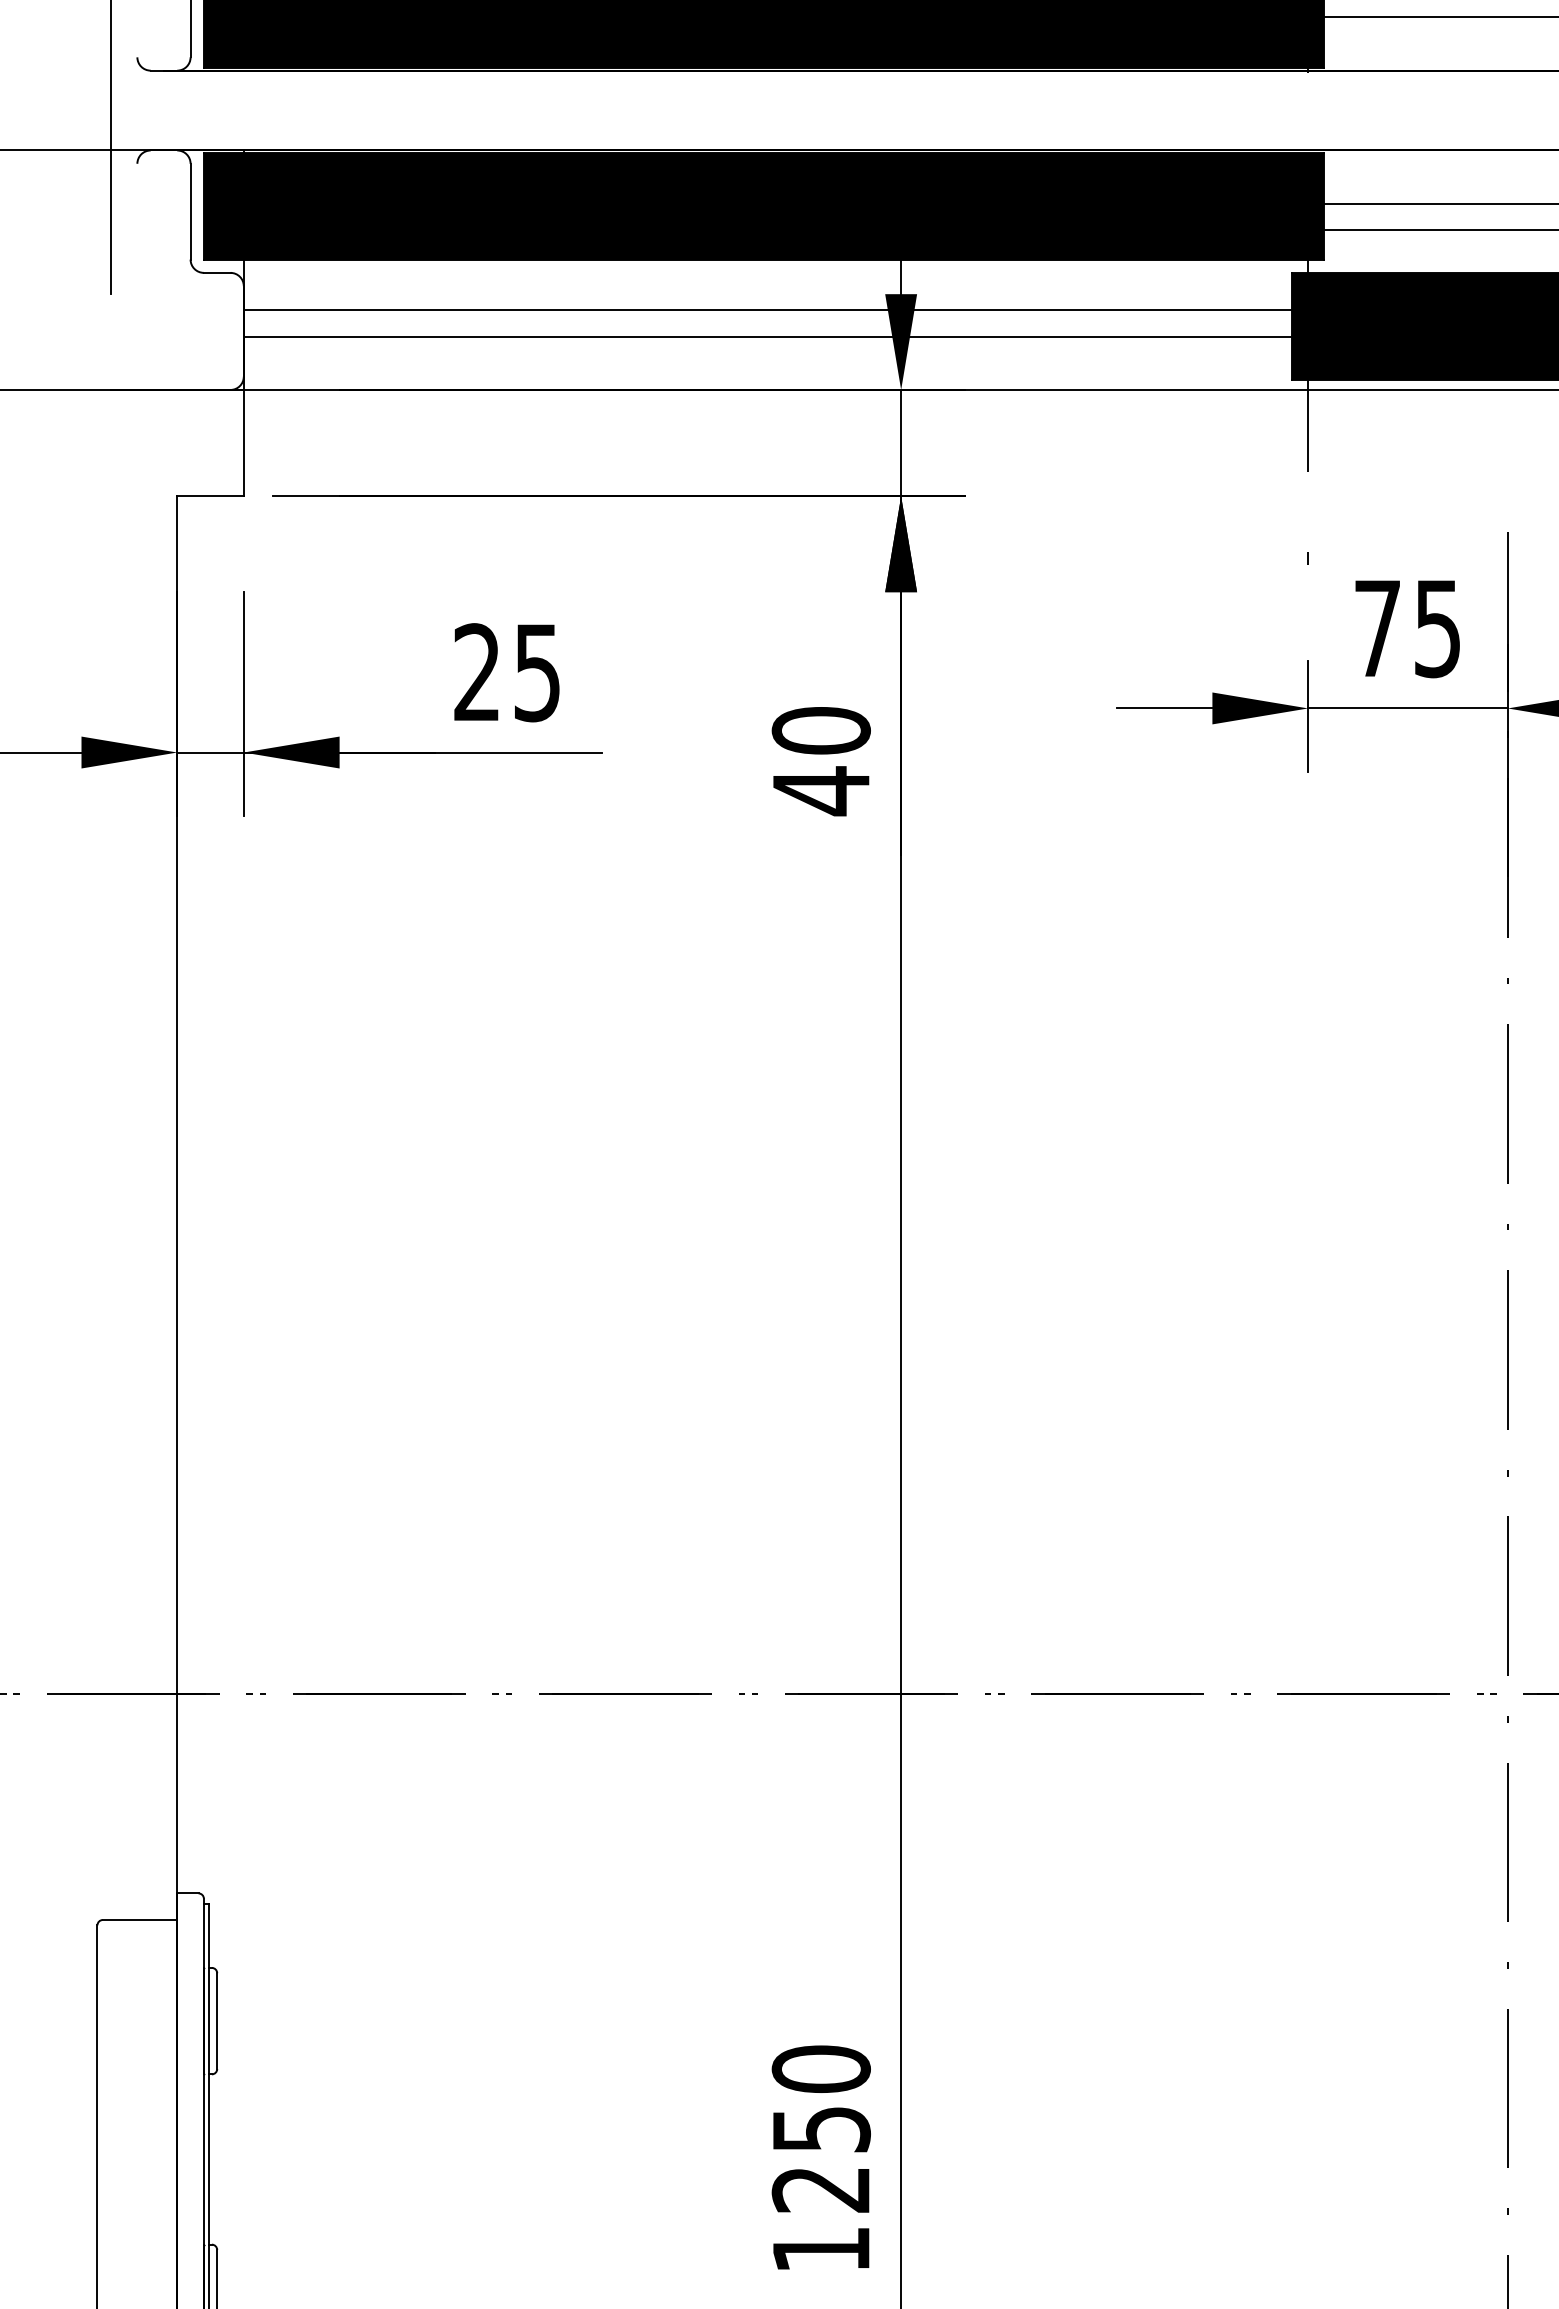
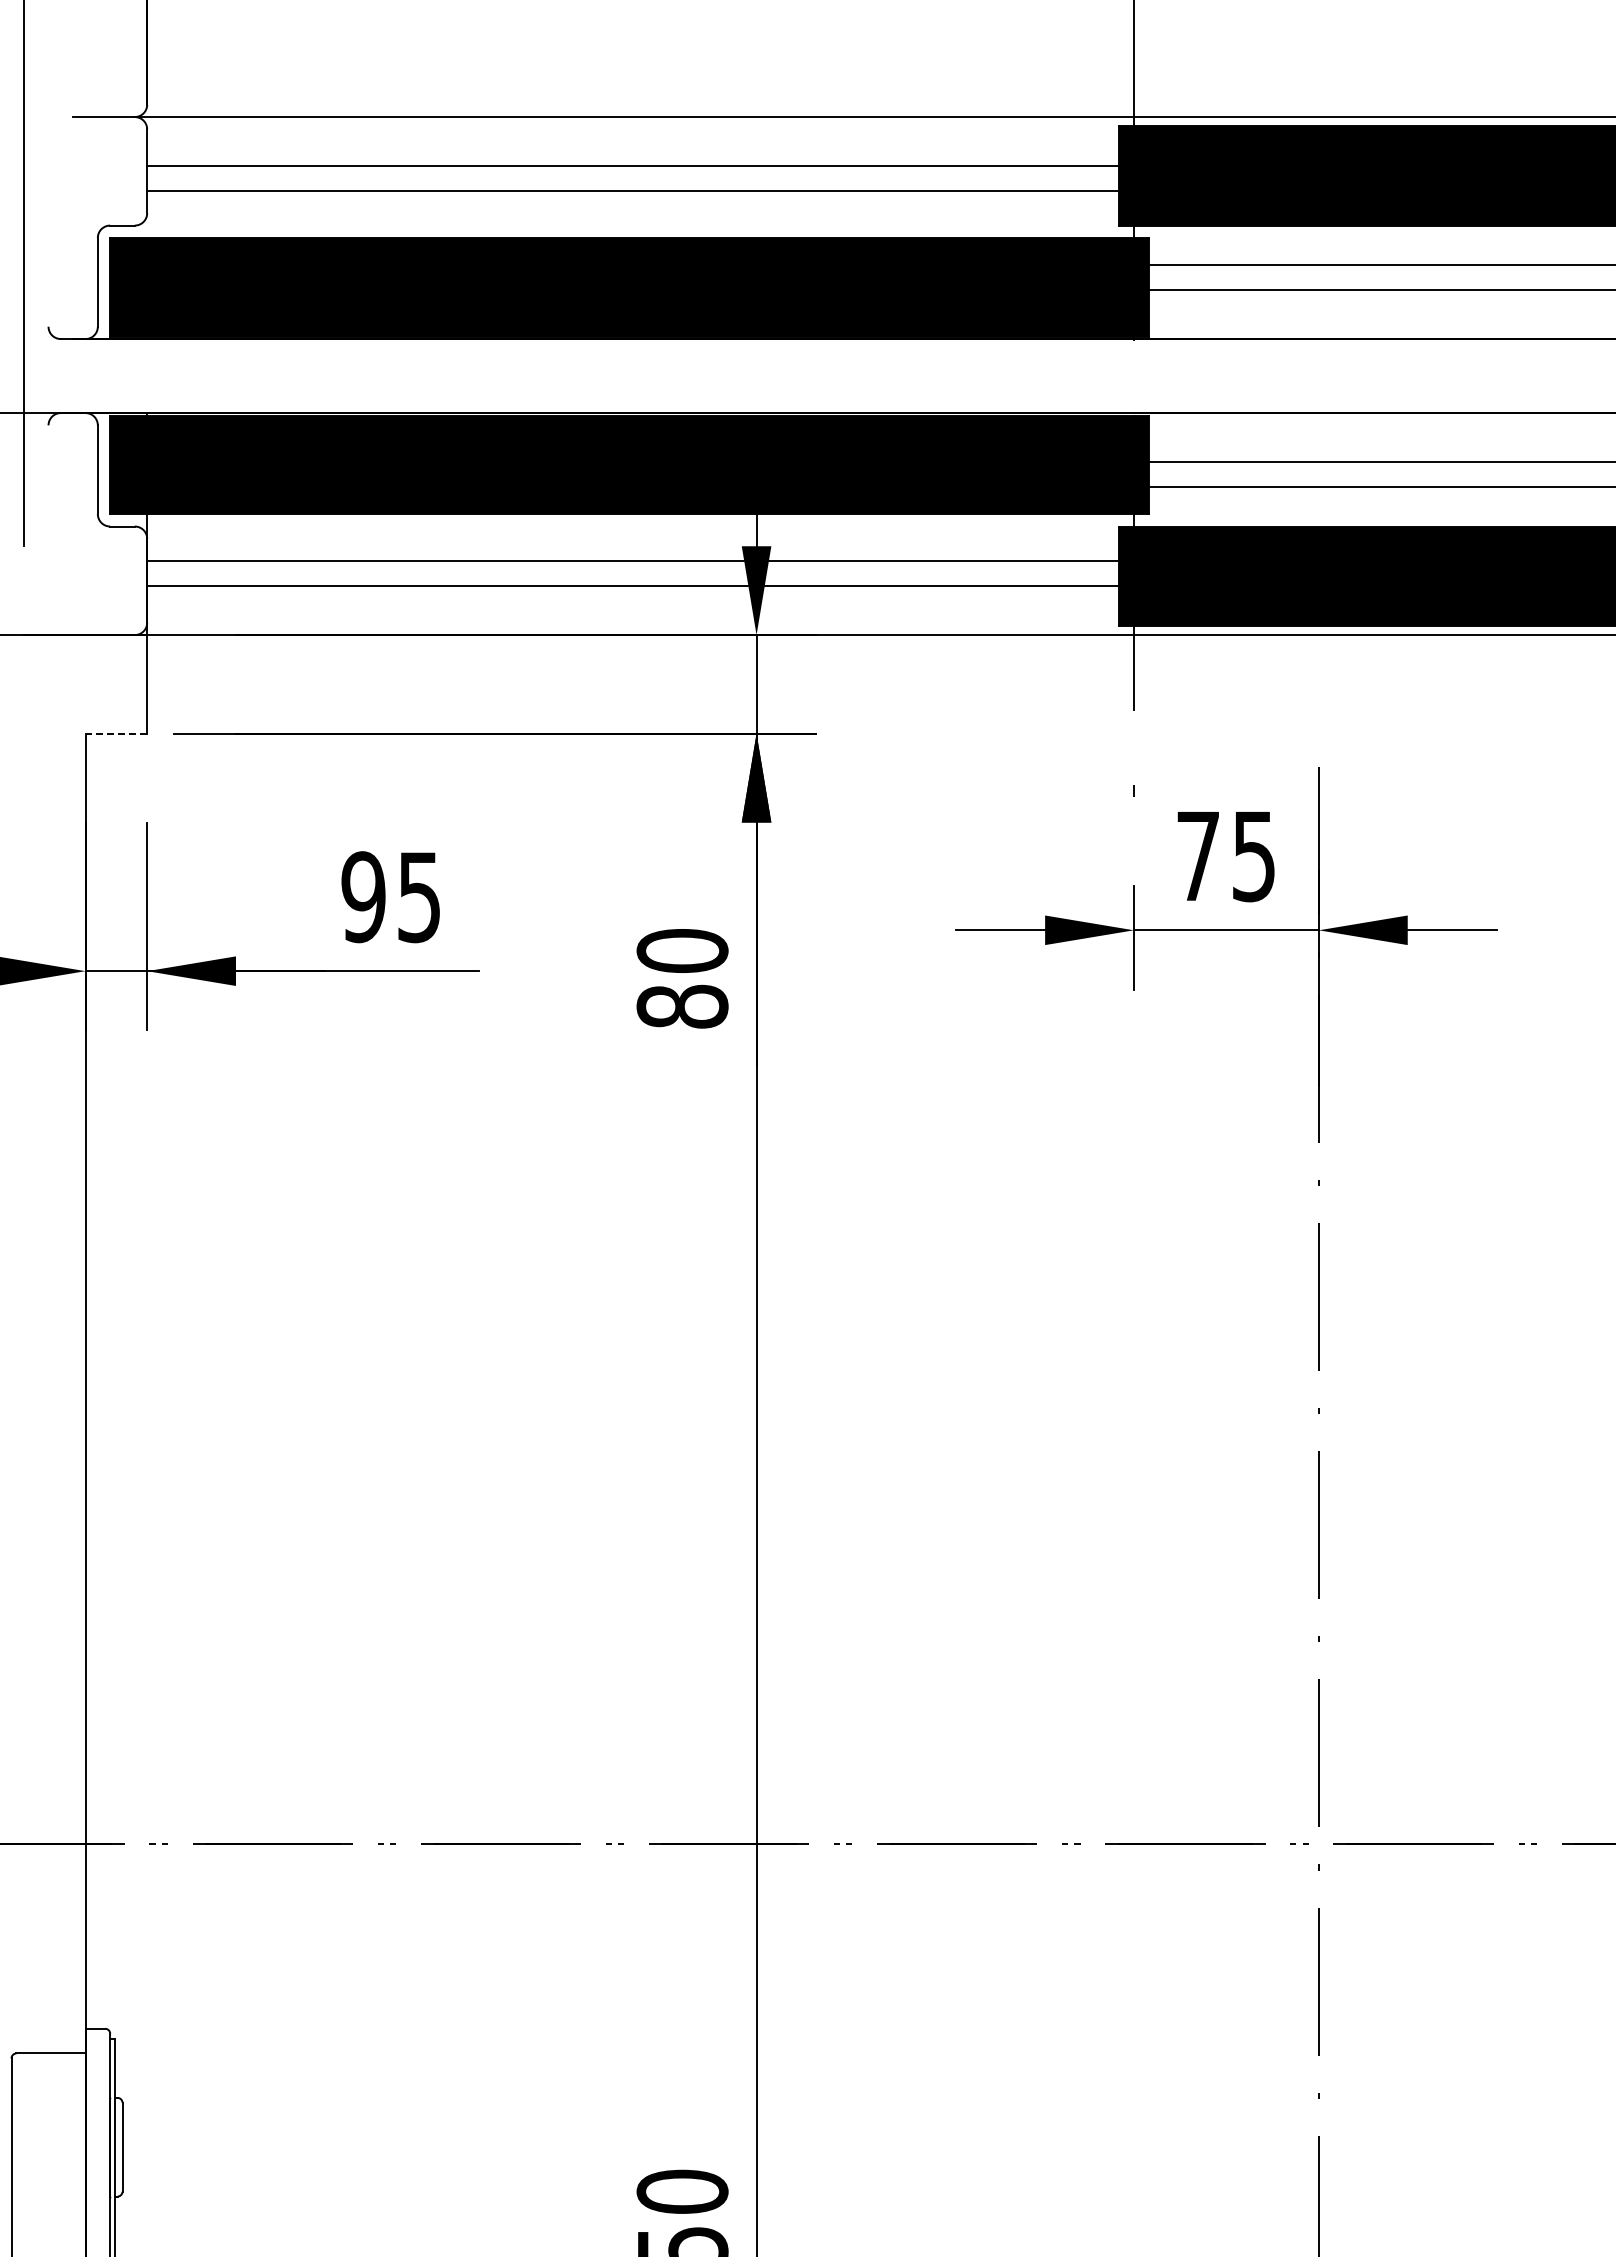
line: (210, 496) -> (116, 733), solid -> dashed
text: (477, 673) -> (363, 897), 25 -> 95
text: (821, 790) -> (682, 1006), 40 -> 80

